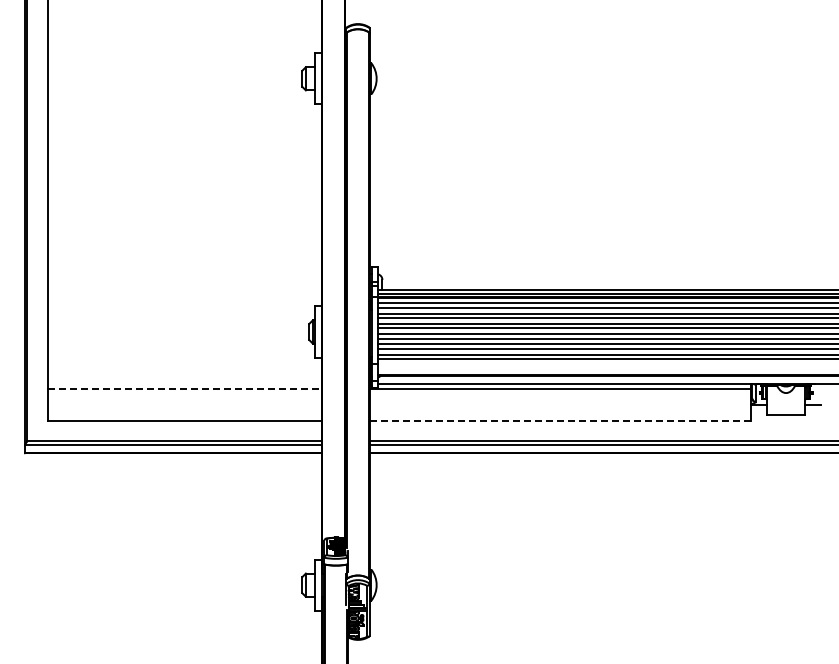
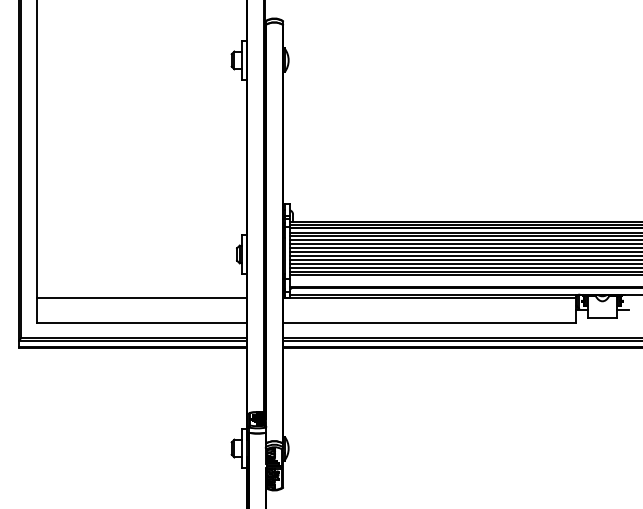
line: (185, 388) -> (142, 297), dashed -> solid
line: (560, 421) -> (429, 323), dashed -> solid

